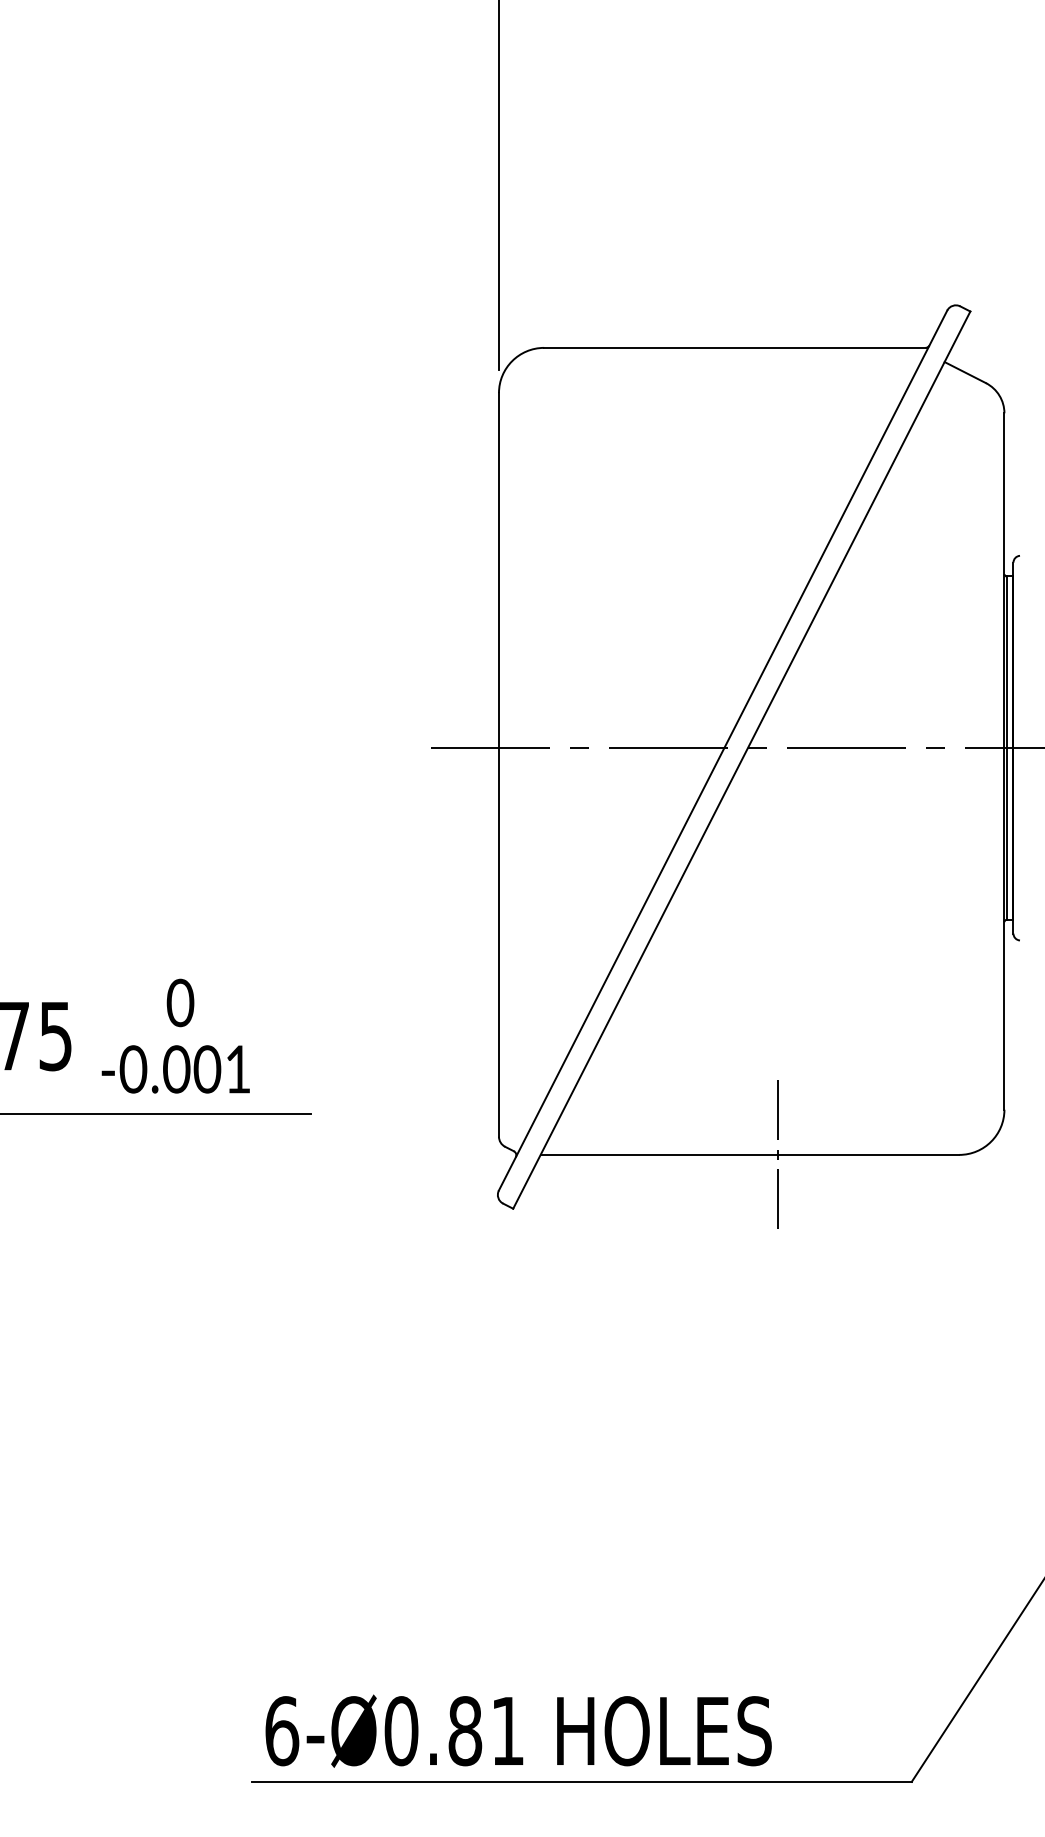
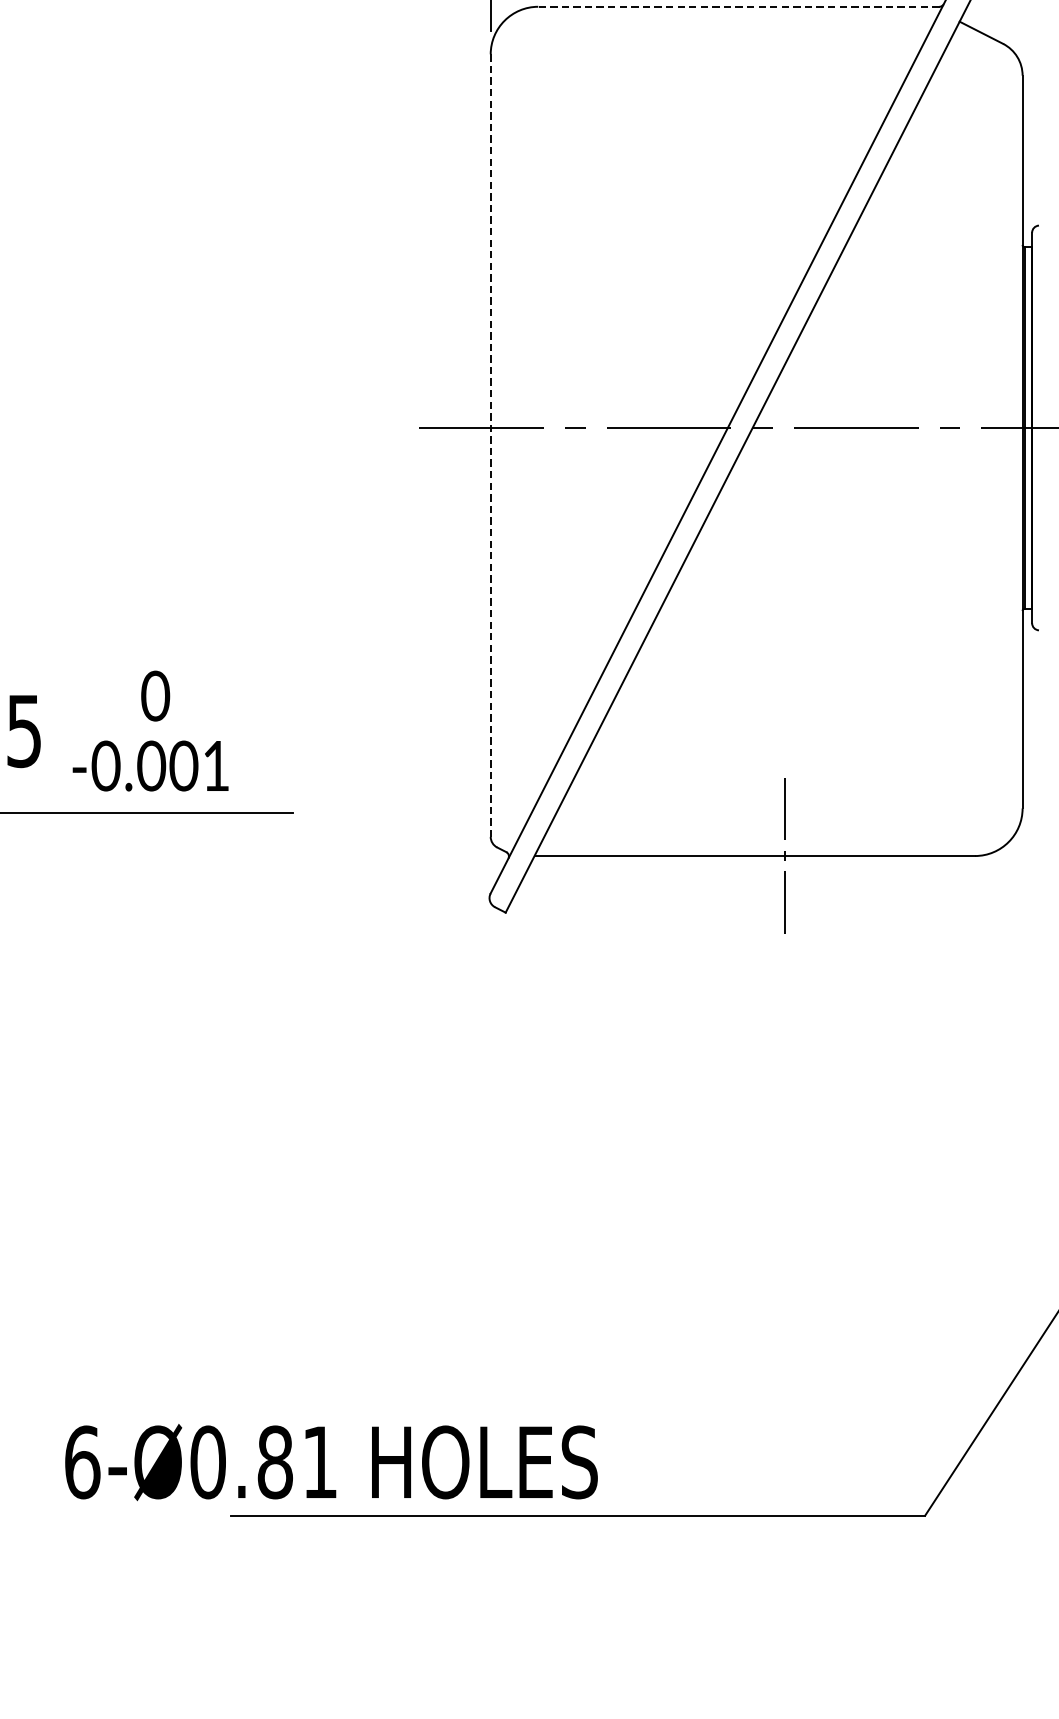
line: (734, 347) -> (738, 6), solid -> dashed
line: (498, 764) -> (490, 445), solid -> dashed
text: (518, 1730) -> (331, 1461), moved

